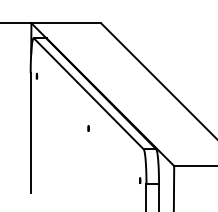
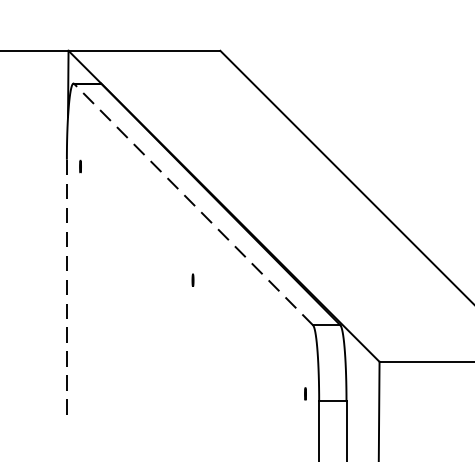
line: (88, 93) -> (192, 203), solid -> dashed
line: (30, 133) -> (66, 290), solid -> dashed

